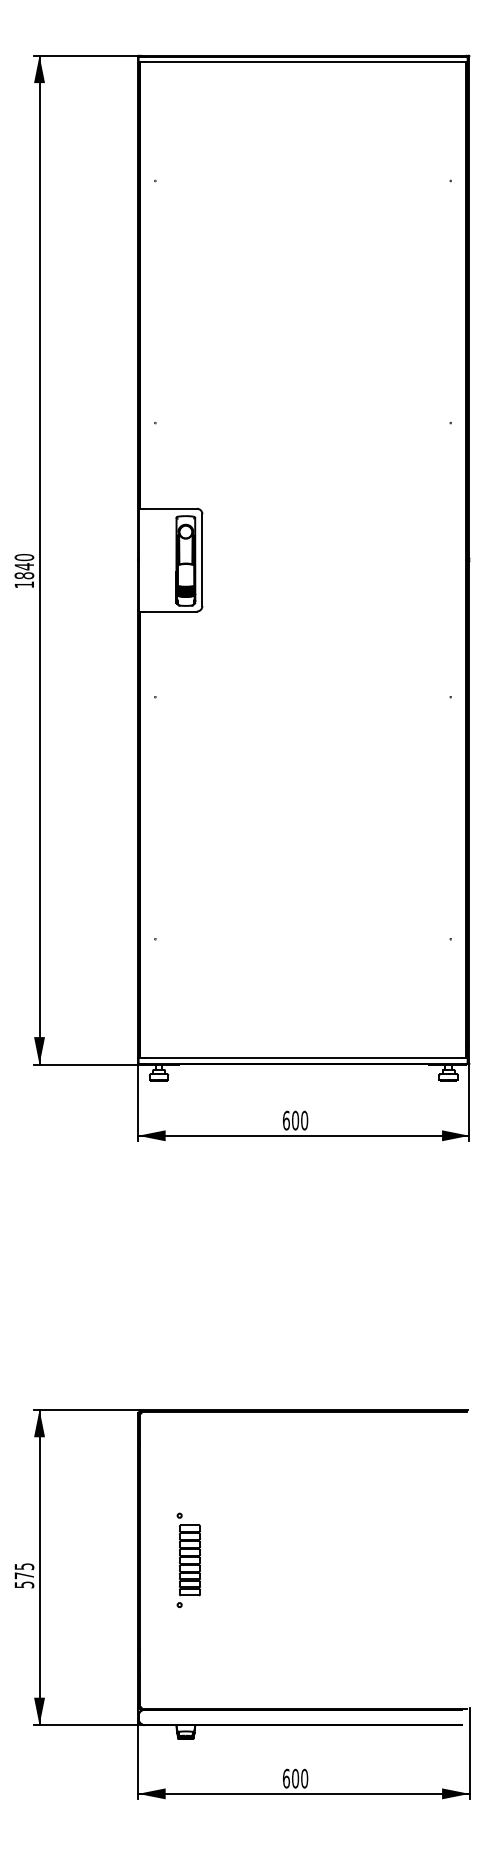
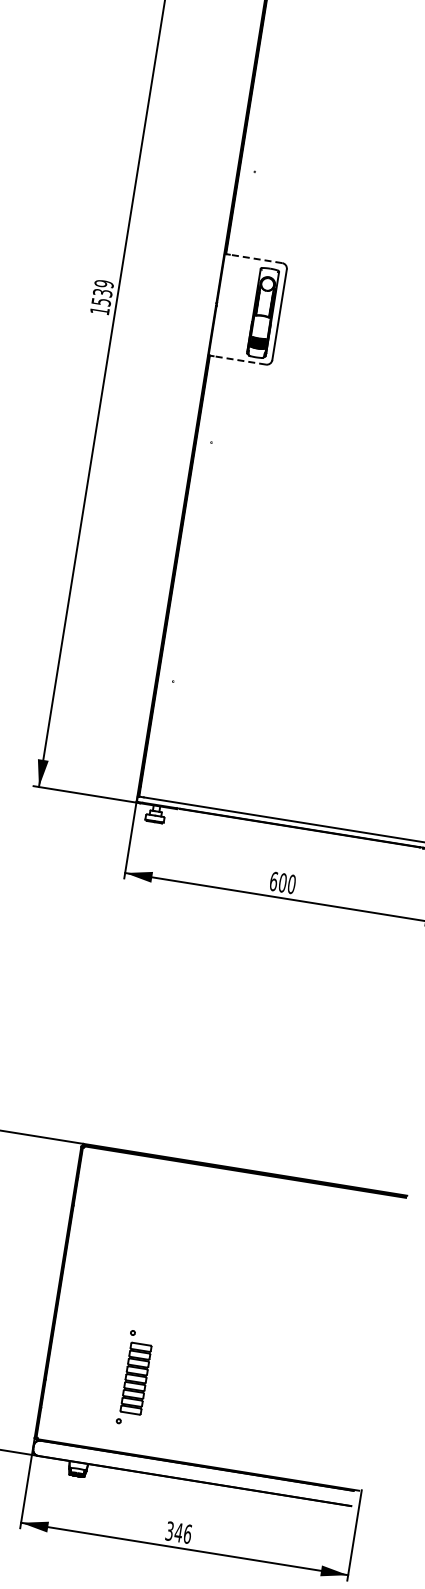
line: (170, 508) -> (256, 258), solid -> dashed
text: (24, 566) -> (102, 292), 1840 -> 1539
line: (170, 611) -> (239, 360), solid -> dashed
part: (188, 1560) -> (134, 1378), moved
text: (295, 1778) -> (178, 1532), 600 -> 346

